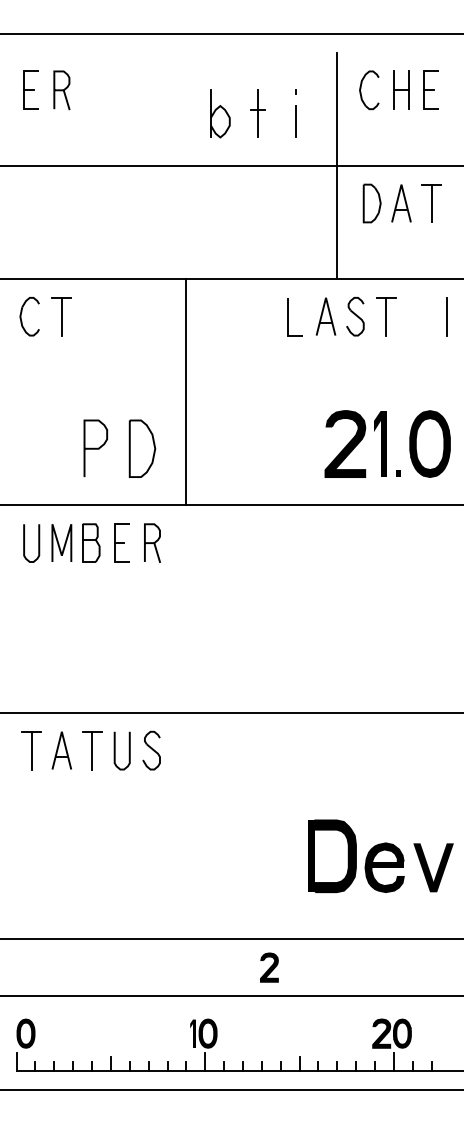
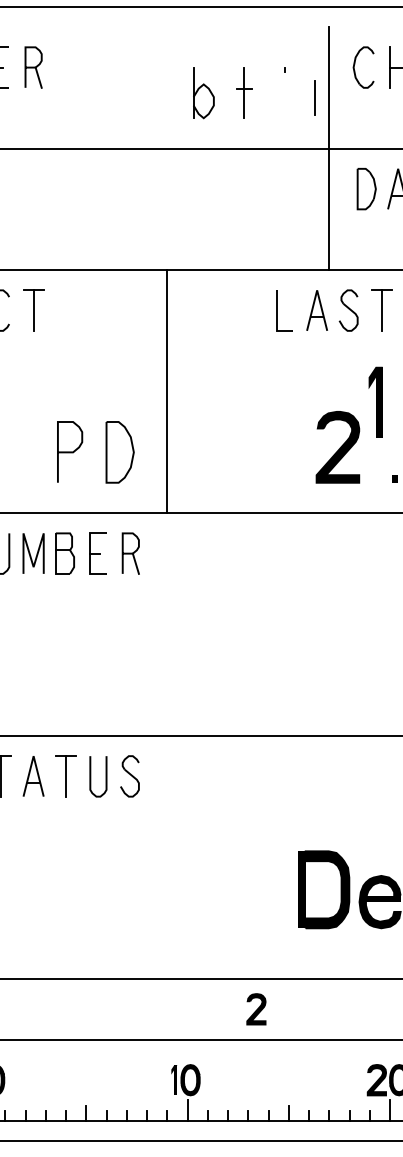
line: (295, 121) -> (314, 97), moved
part: (380, 443) -> (375, 401), moved

